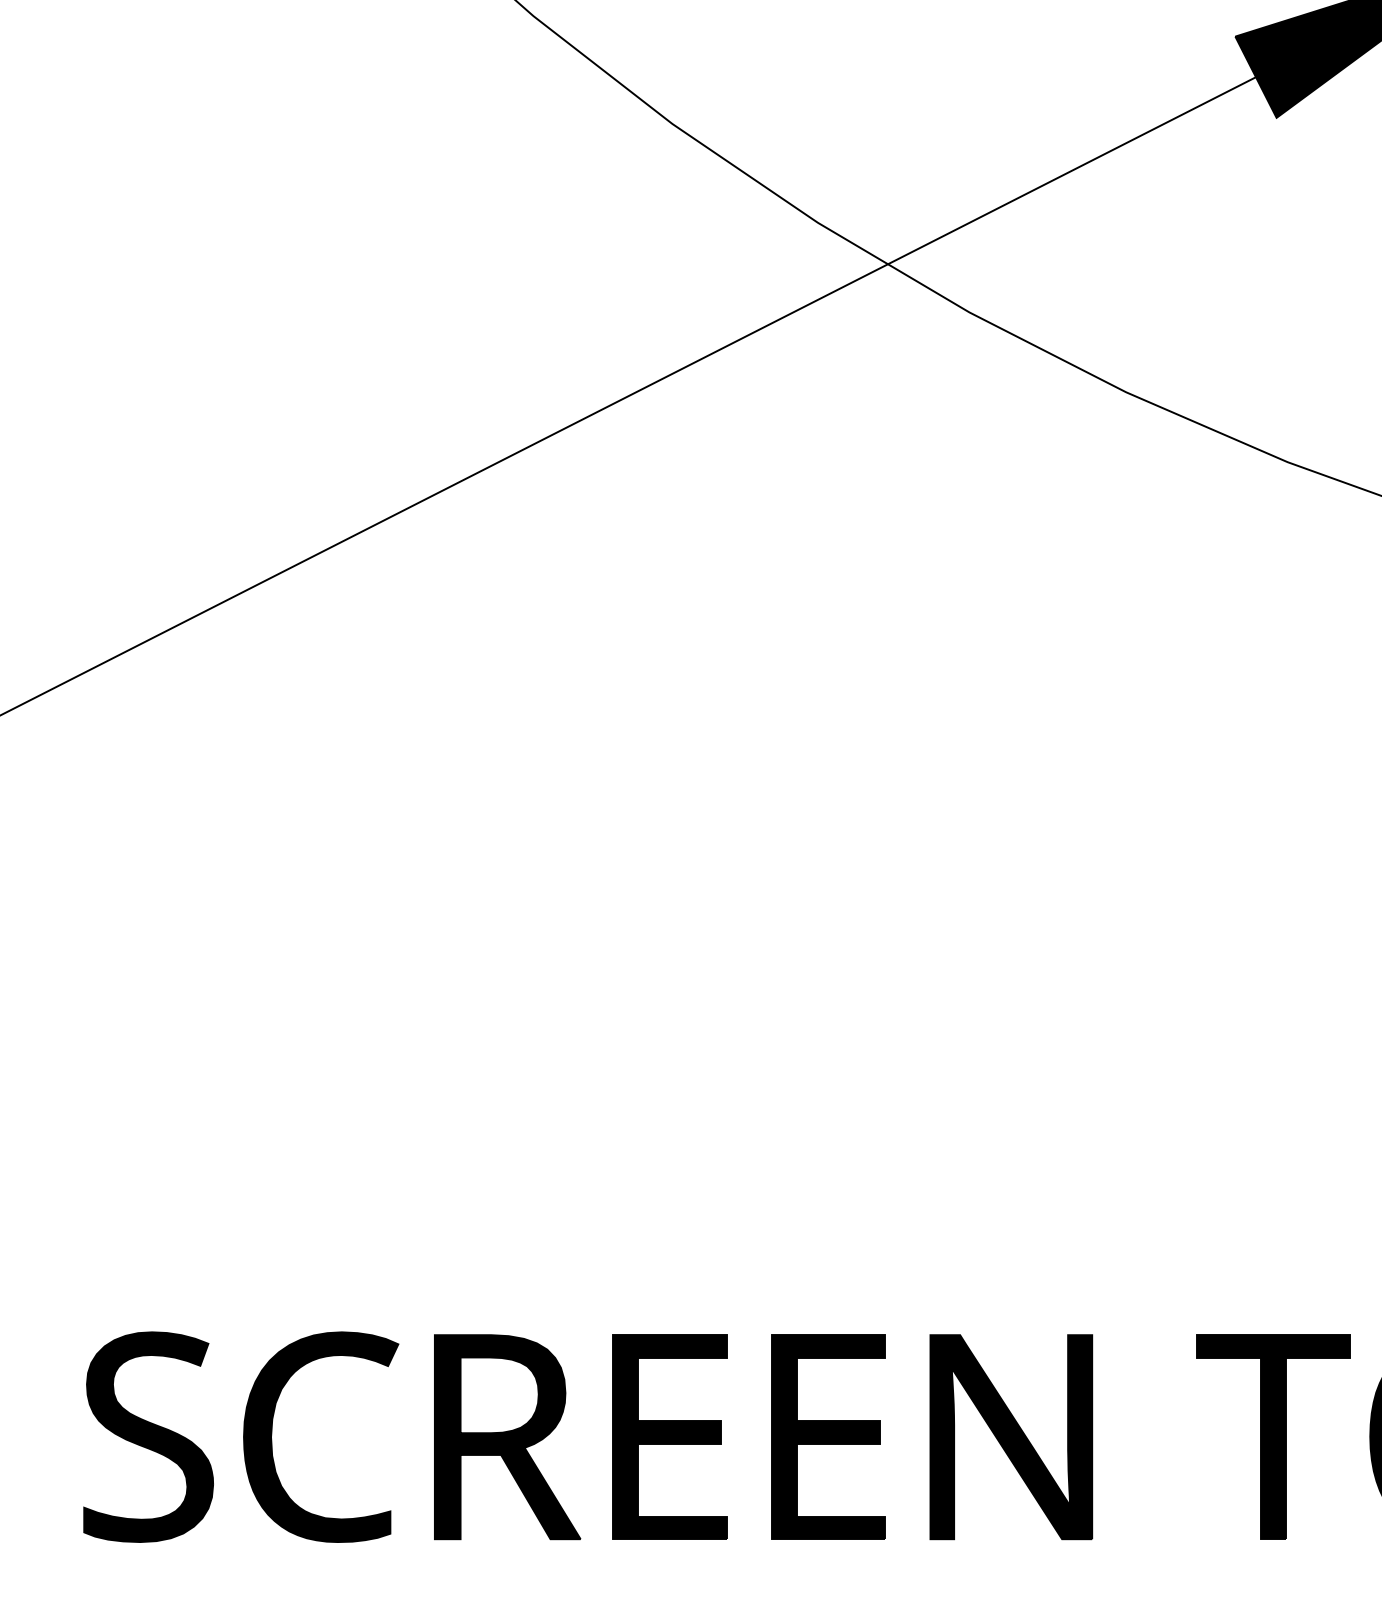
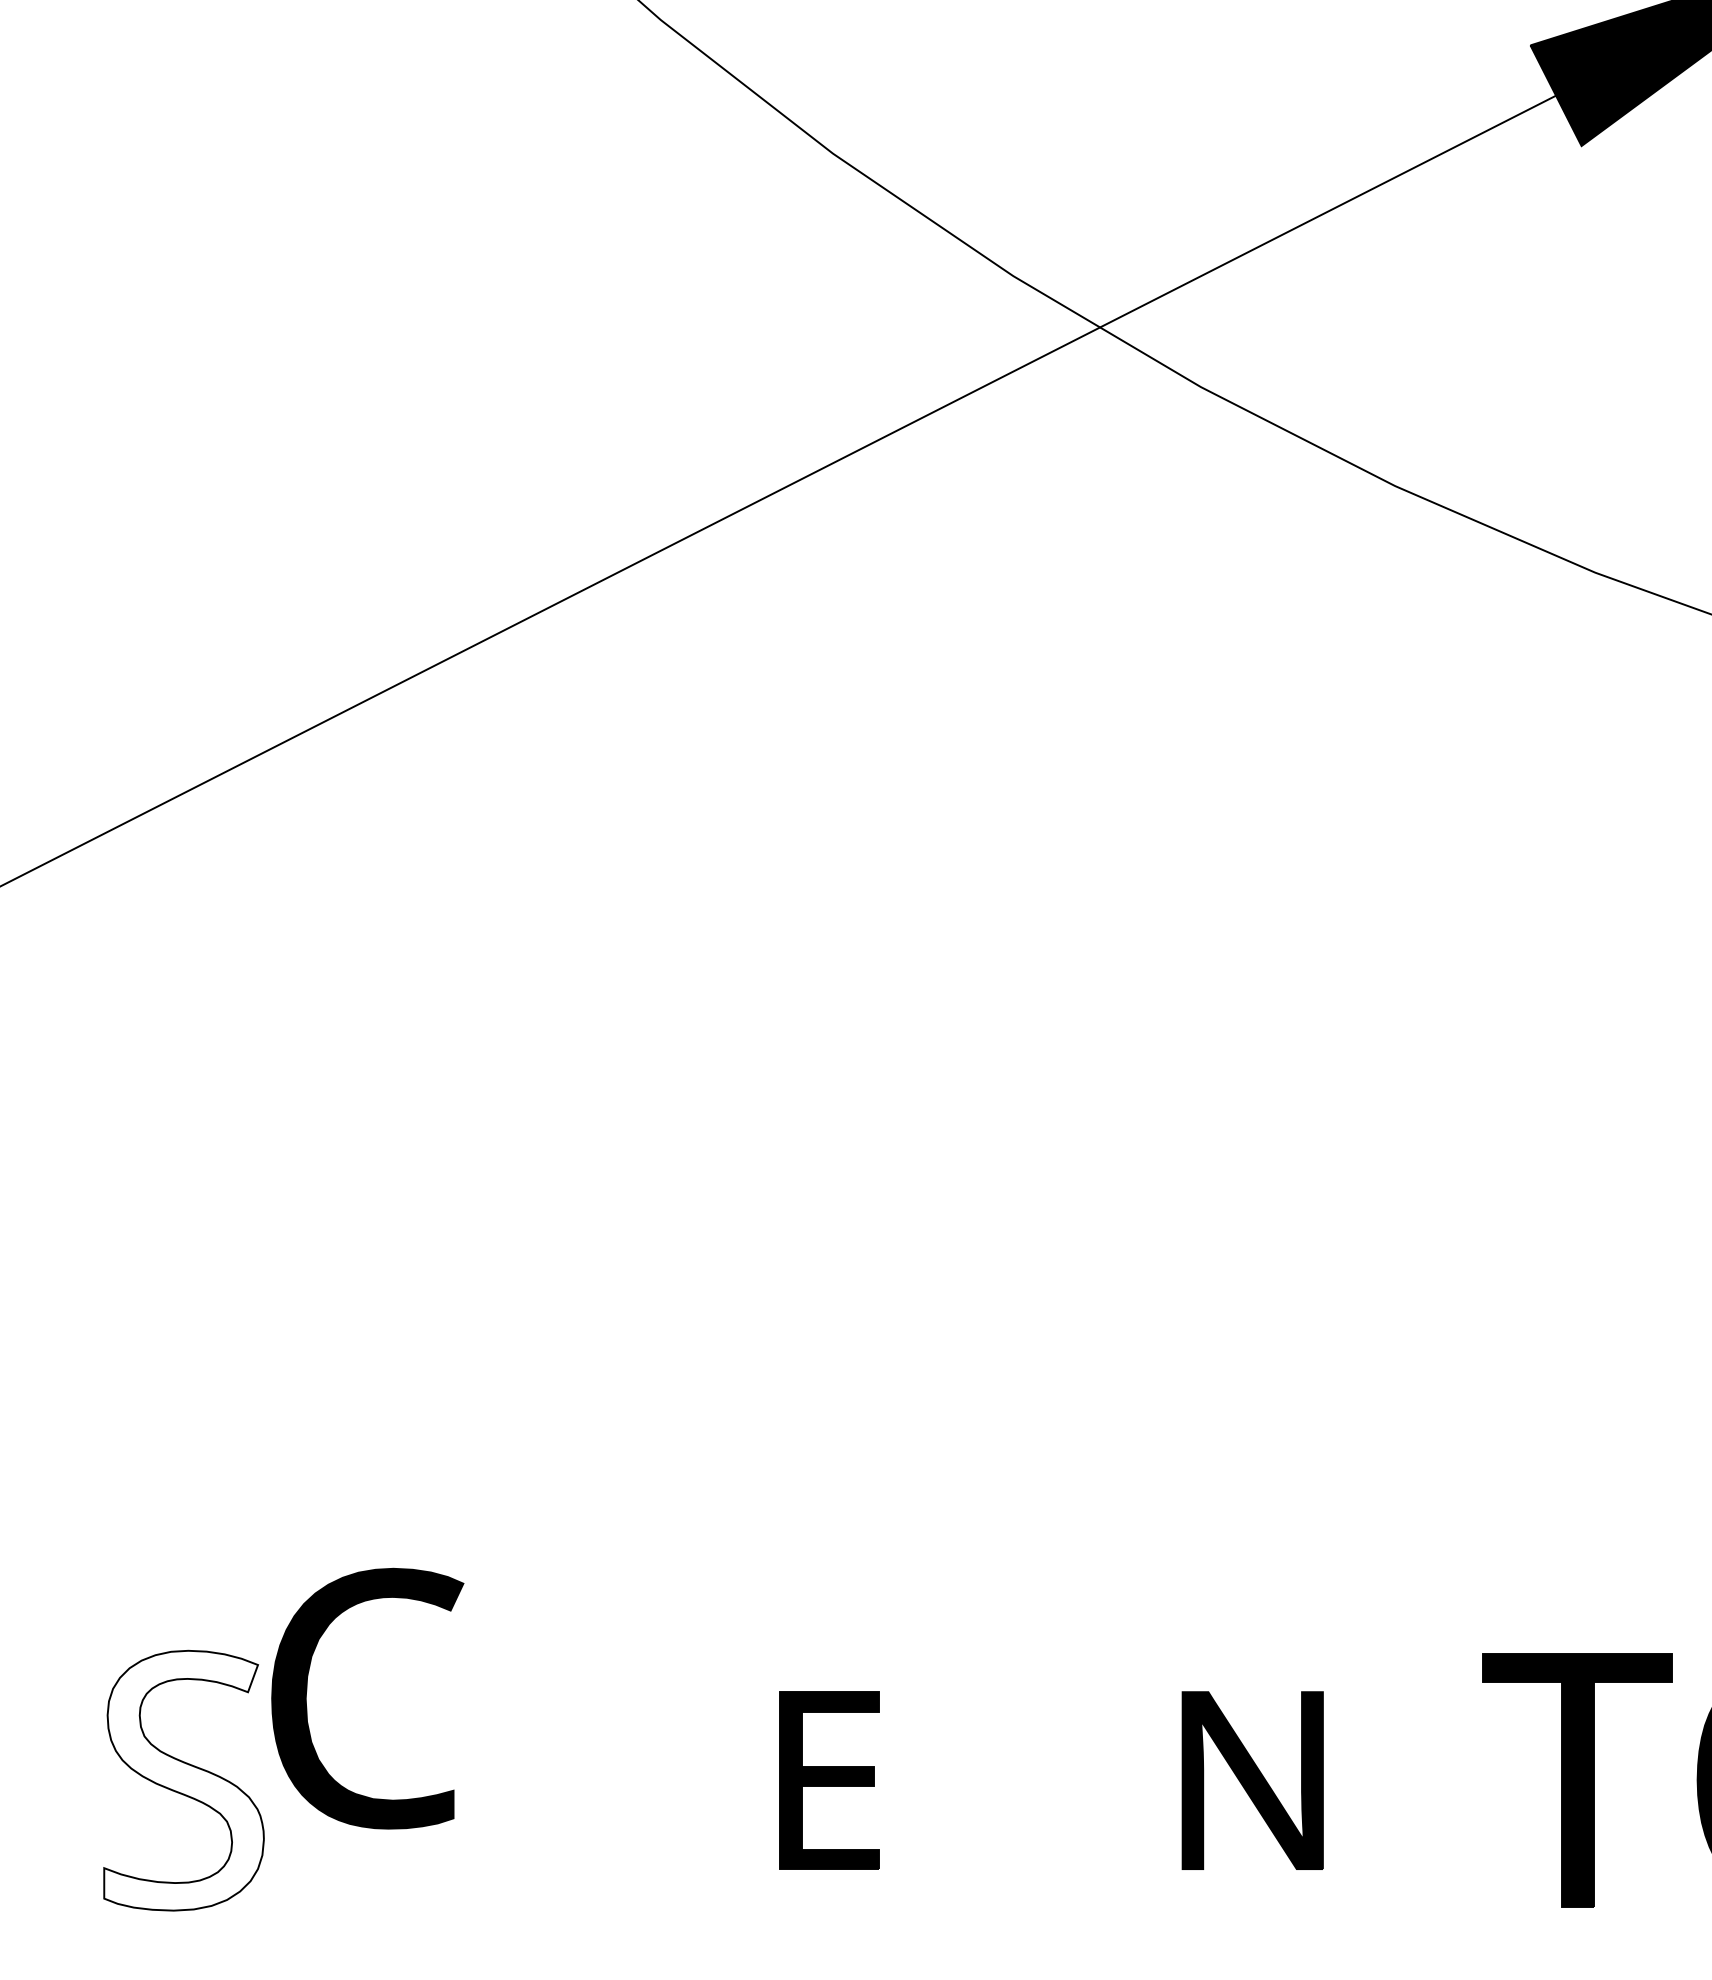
part: (272, 1431) -> (307, 1691), moved
fill: (148, 1437) -> (183, 1780), removed
part: (507, 1437) -> (628, 1780), removed
part: (669, 1437) -> (829, 1780), size x0.7
part: (828, 1437) -> (1026, 1780), removed
part: (1011, 1437) -> (1252, 1780), size x0.7

